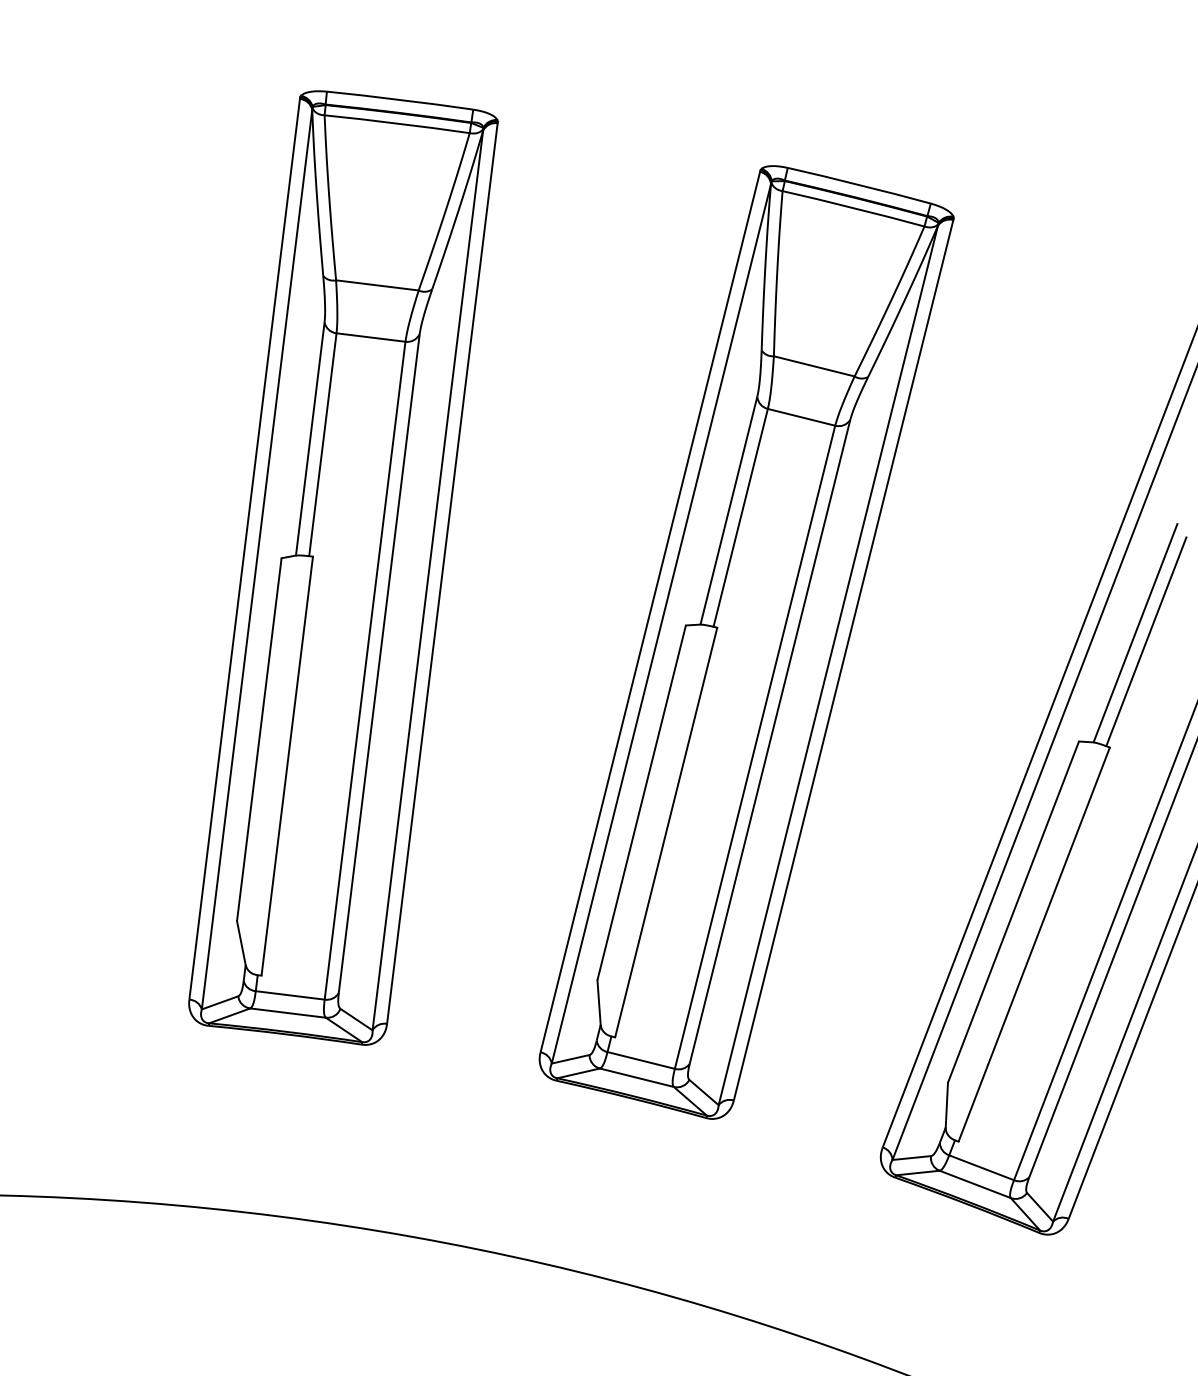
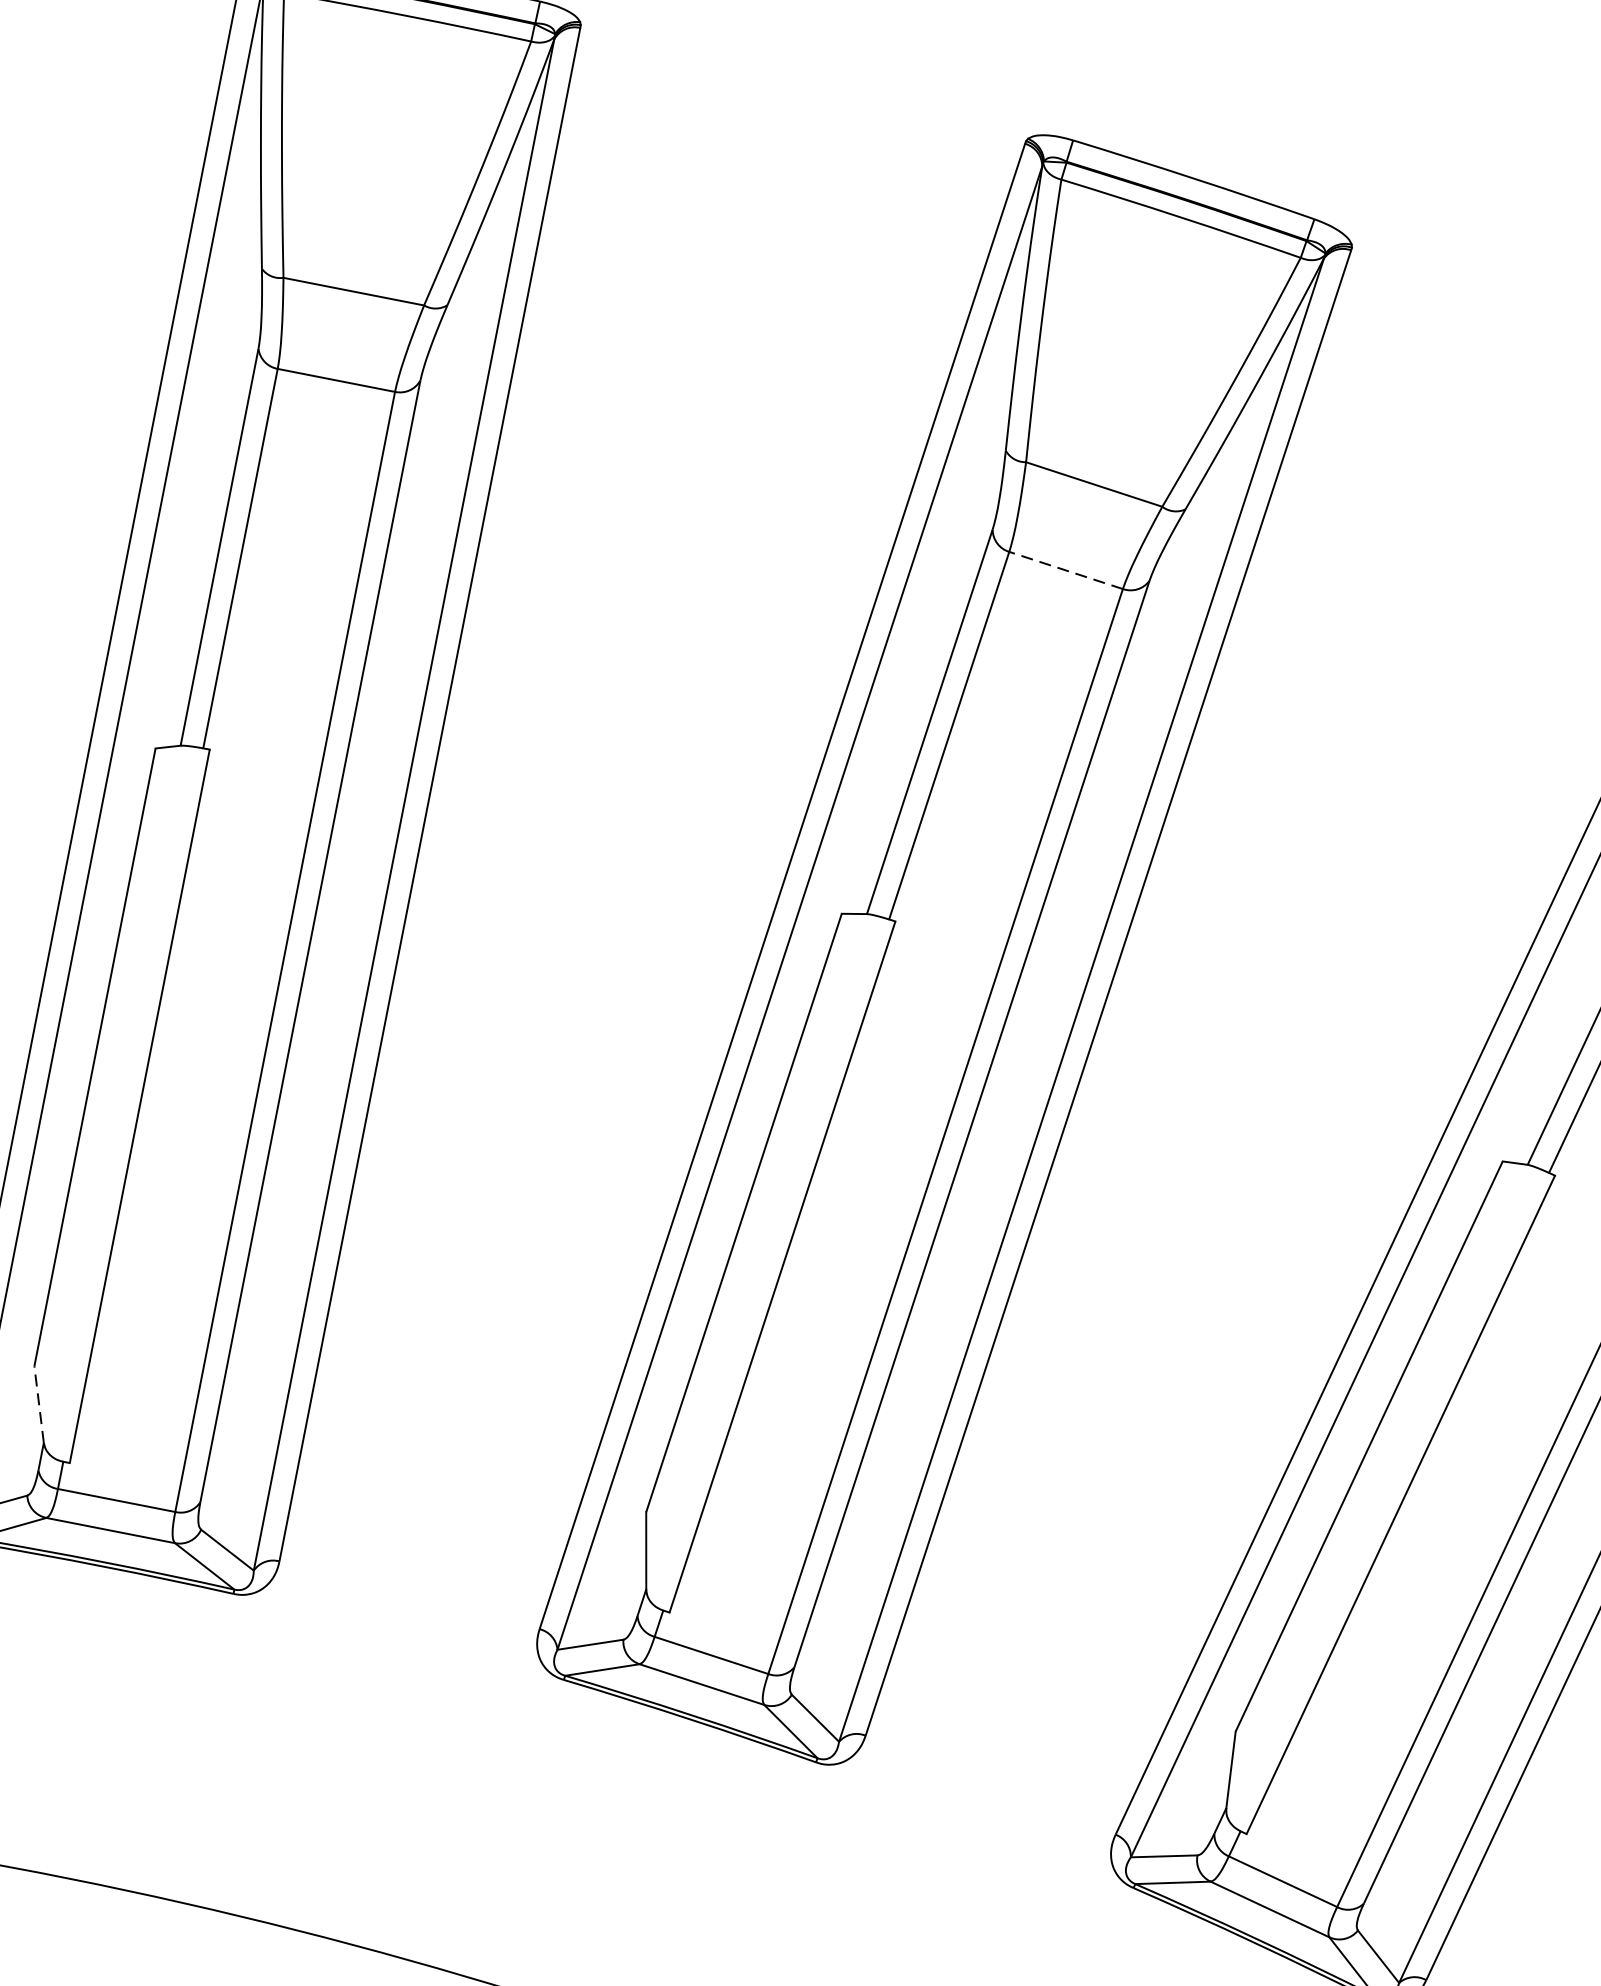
line: (801, 417) -> (1065, 570), solid -> dashed
line: (241, 942) -> (39, 1403), solid -> dashed

